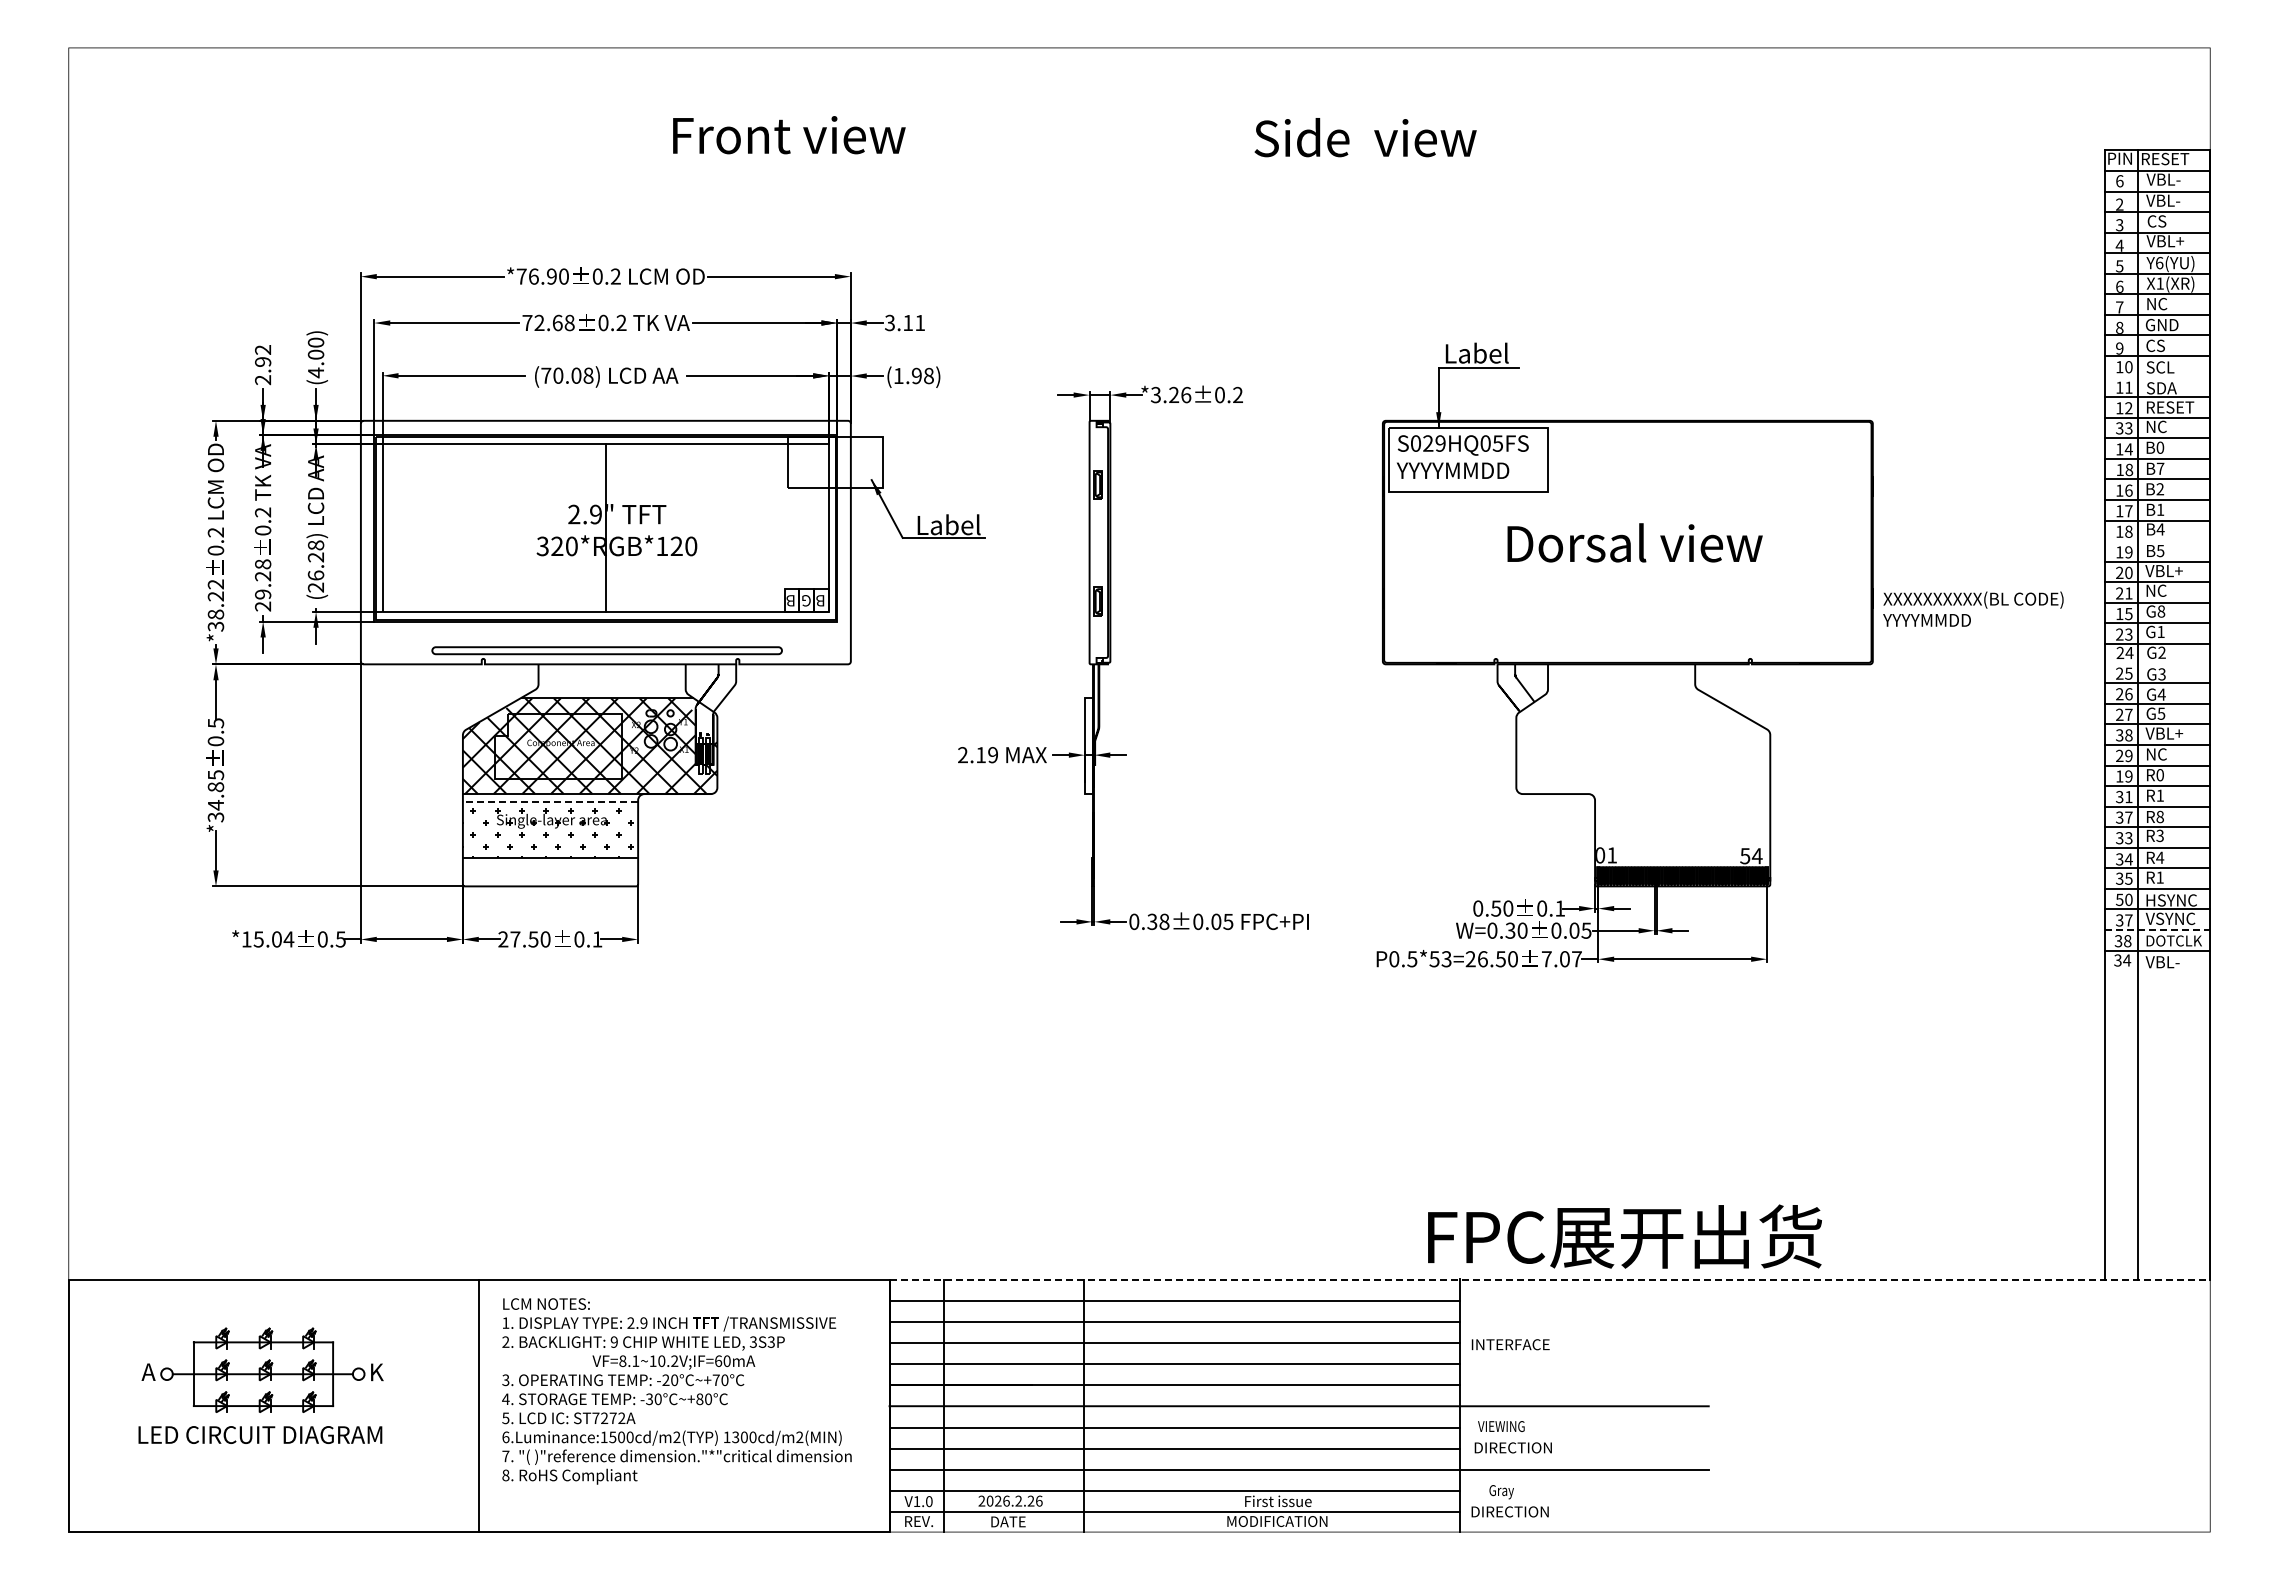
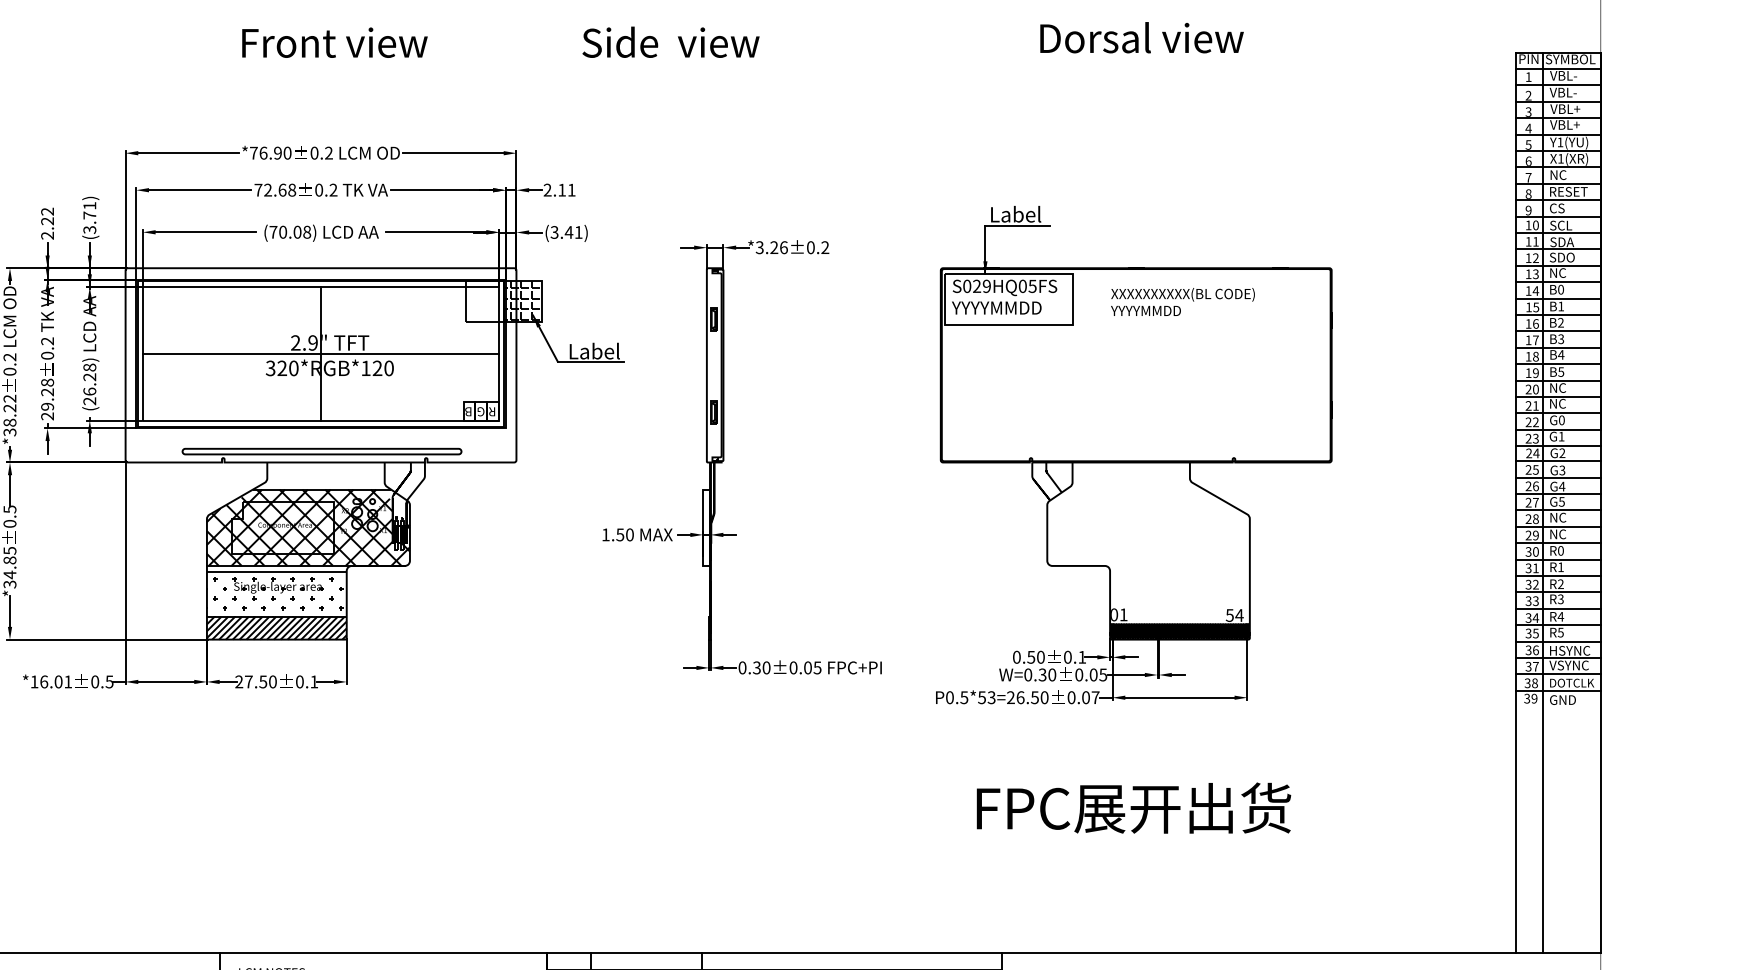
text: (789, 135) -> (335, 43), moved
text: (1365, 137) -> (670, 42), moved
text: (2172, 158) -> (1570, 58), RESET -> SYMBOL
text: (2119, 181) -> (1528, 77), 6 -> 1
text: (2165, 221) -> (1565, 109), CS -> VBL+
text: (2159, 263) -> (1560, 142), Y6(YU) -> Y1(YU)
text: (889, 323) -> (547, 190), 3.11 -> 2.11
text: (2169, 324) -> (1568, 191), GND -> RESET
text: (315, 357) -> (89, 217), (4.00) -> (3.71)
text: (263, 361) -> (47, 220), 2.92 -> 2.22
text: (913, 375) -> (566, 232), (1.98) -> (3.41)
line: (2157, 376) -> (1558, 232), added
text: (2170, 407) -> (1569, 257), RESET -> SDO
text: (2119, 428) -> (1528, 274), 33 -> 13
hatch: (857, 460) -> (521, 299), added
text: (2160, 468) -> (1561, 306), B7 -> B1
text: (2129, 469) -> (1536, 307), 18 -> 15
text: (2160, 509) -> (1561, 338), B1 -> B3
line: (605, 528) -> (320, 354), added
line: (2157, 541) -> (1558, 364), added
text: (1634, 542) -> (1141, 37), moved
text: (2163, 570) -> (1563, 387), VBL+ -> NC
text: (819, 600) -> (491, 411), B -> R
text: (1973, 608) -> (1183, 301), moved
text: (2161, 611) -> (1561, 420), G8 -> G0
text: (2124, 613) -> (1532, 421), 15 -> 22
line: (2157, 662) -> (1558, 461), added
text: (2164, 733) -> (1564, 517), VBL+ -> NC
text: (2119, 735) -> (1528, 519), 38 -> 28
text: (978, 755) -> (618, 535), 2.19 -> 1.50
text: (2124, 776) -> (1532, 551), 19 -> 30
line: (550, 802) -> (276, 572), dashed -> solid
text: (2159, 816) -> (1560, 583), R8 -> R2
text: (2128, 817) -> (1535, 584), 37 -> 32
hatch: (549, 871) -> (276, 627), added
text: (2159, 877) -> (1560, 632), R1 -> R5
text: (2124, 899) -> (1532, 650), 50 -> 36
text: (1164, 921) -> (766, 667), 0.38±0.05 -> 0.30±0.05
line: (2157, 930) -> (1558, 674), dashed -> solid
text: (273, 939) -> (55, 681), *15.04 -> *16.01
text: (1546, 959) -> (1071, 697), 7.07 -> 0.07
text: (2127, 960) -> (1534, 698), 34 -> 39
text: (2162, 962) -> (1562, 700), VBL- -> GND
text: (1624, 1236) -> (1133, 808), moved
line: (1550, 1279) -> (1074, 953), dashed -> solid

